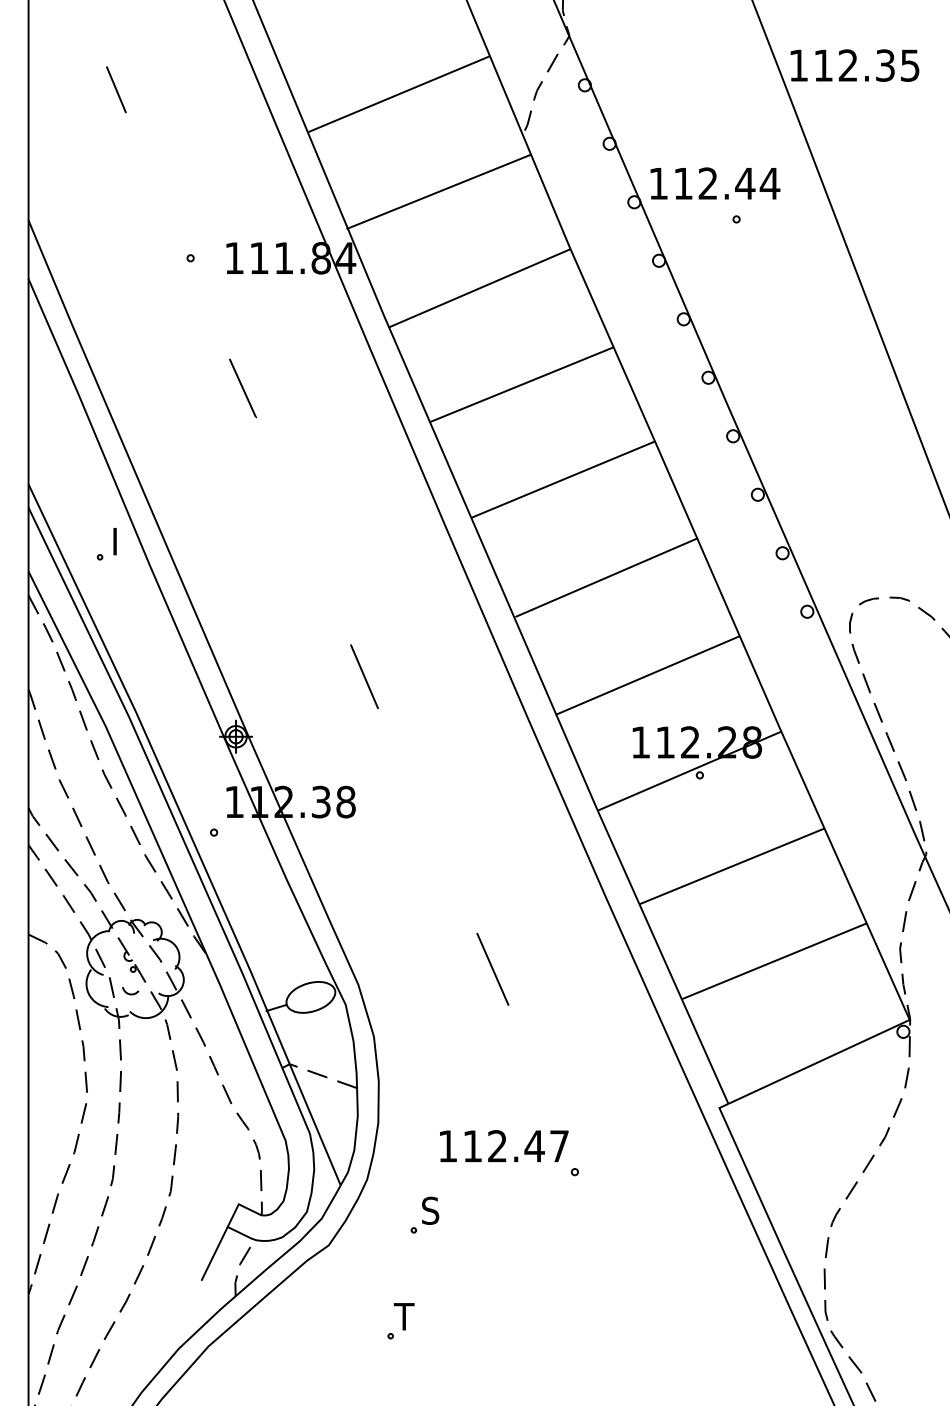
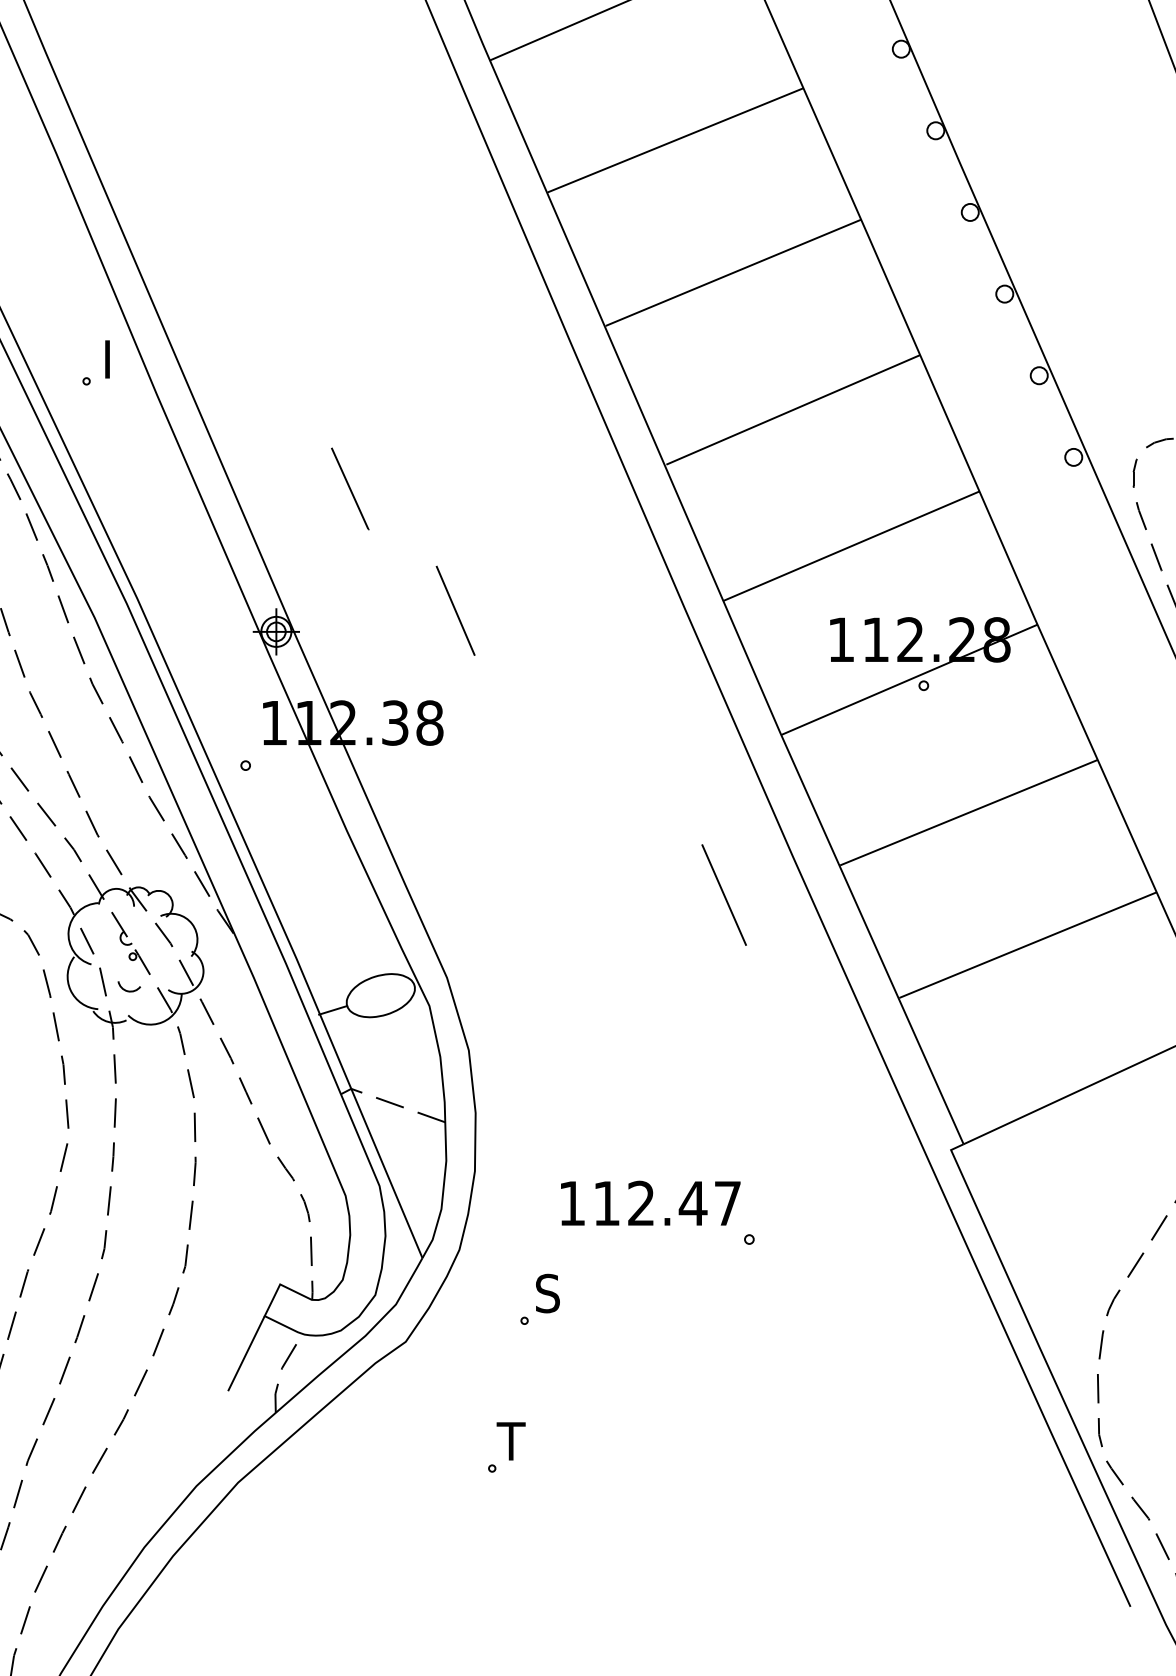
line: (243, 388) -> (350, 489), moved
line: (364, 676) -> (455, 610), moved
line: (492, 968) -> (723, 893), moved

